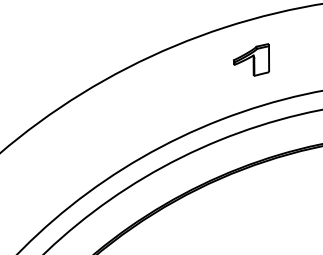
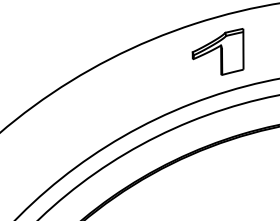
part: (250, 59) -> (217, 51), size x1.67

